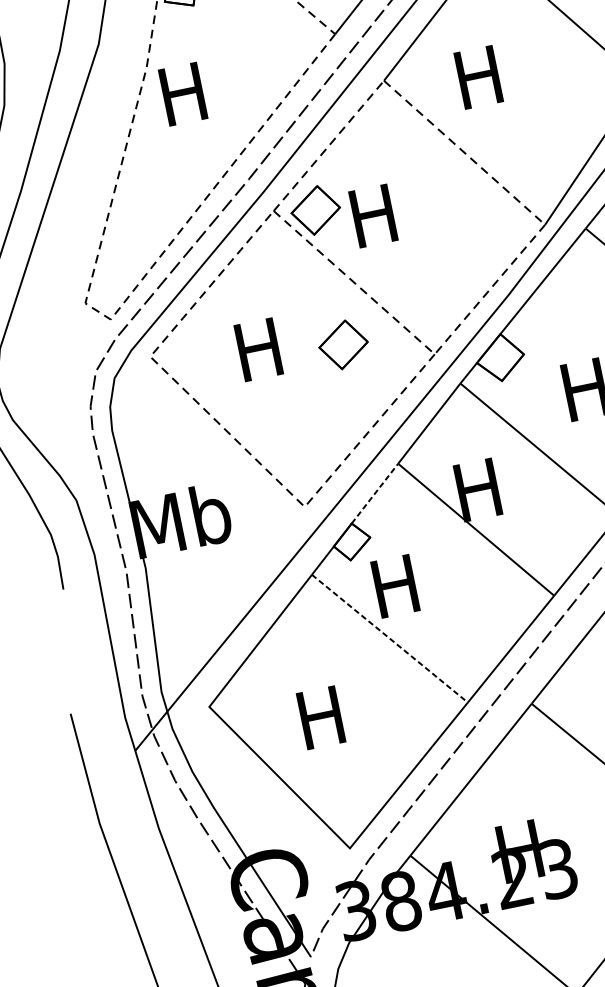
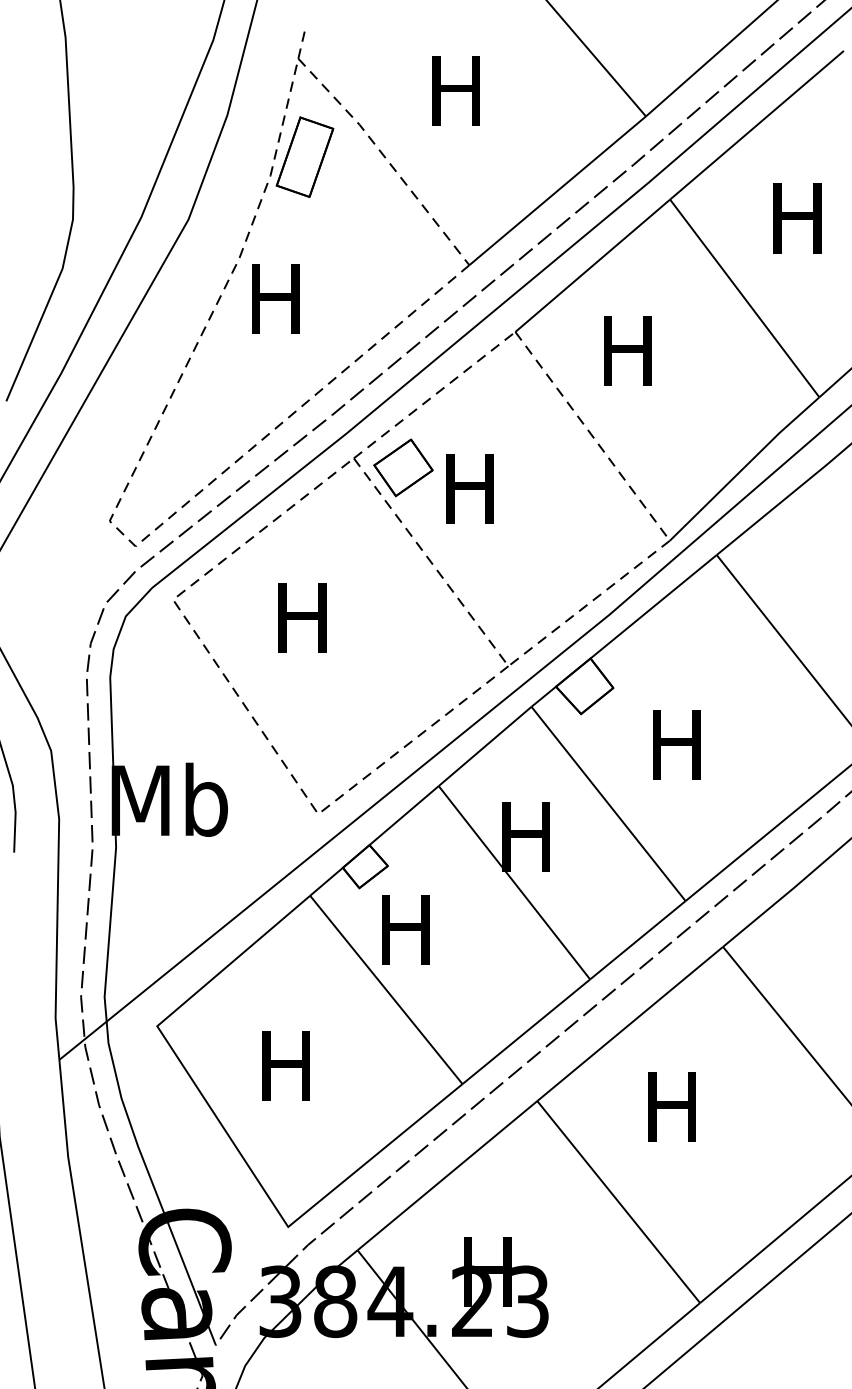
part: (343, 344) -> (403, 632), removed
line: (375, 493) -> (404, 815), dashed -> solid
line: (390, 639) -> (386, 990), dashed -> solid

